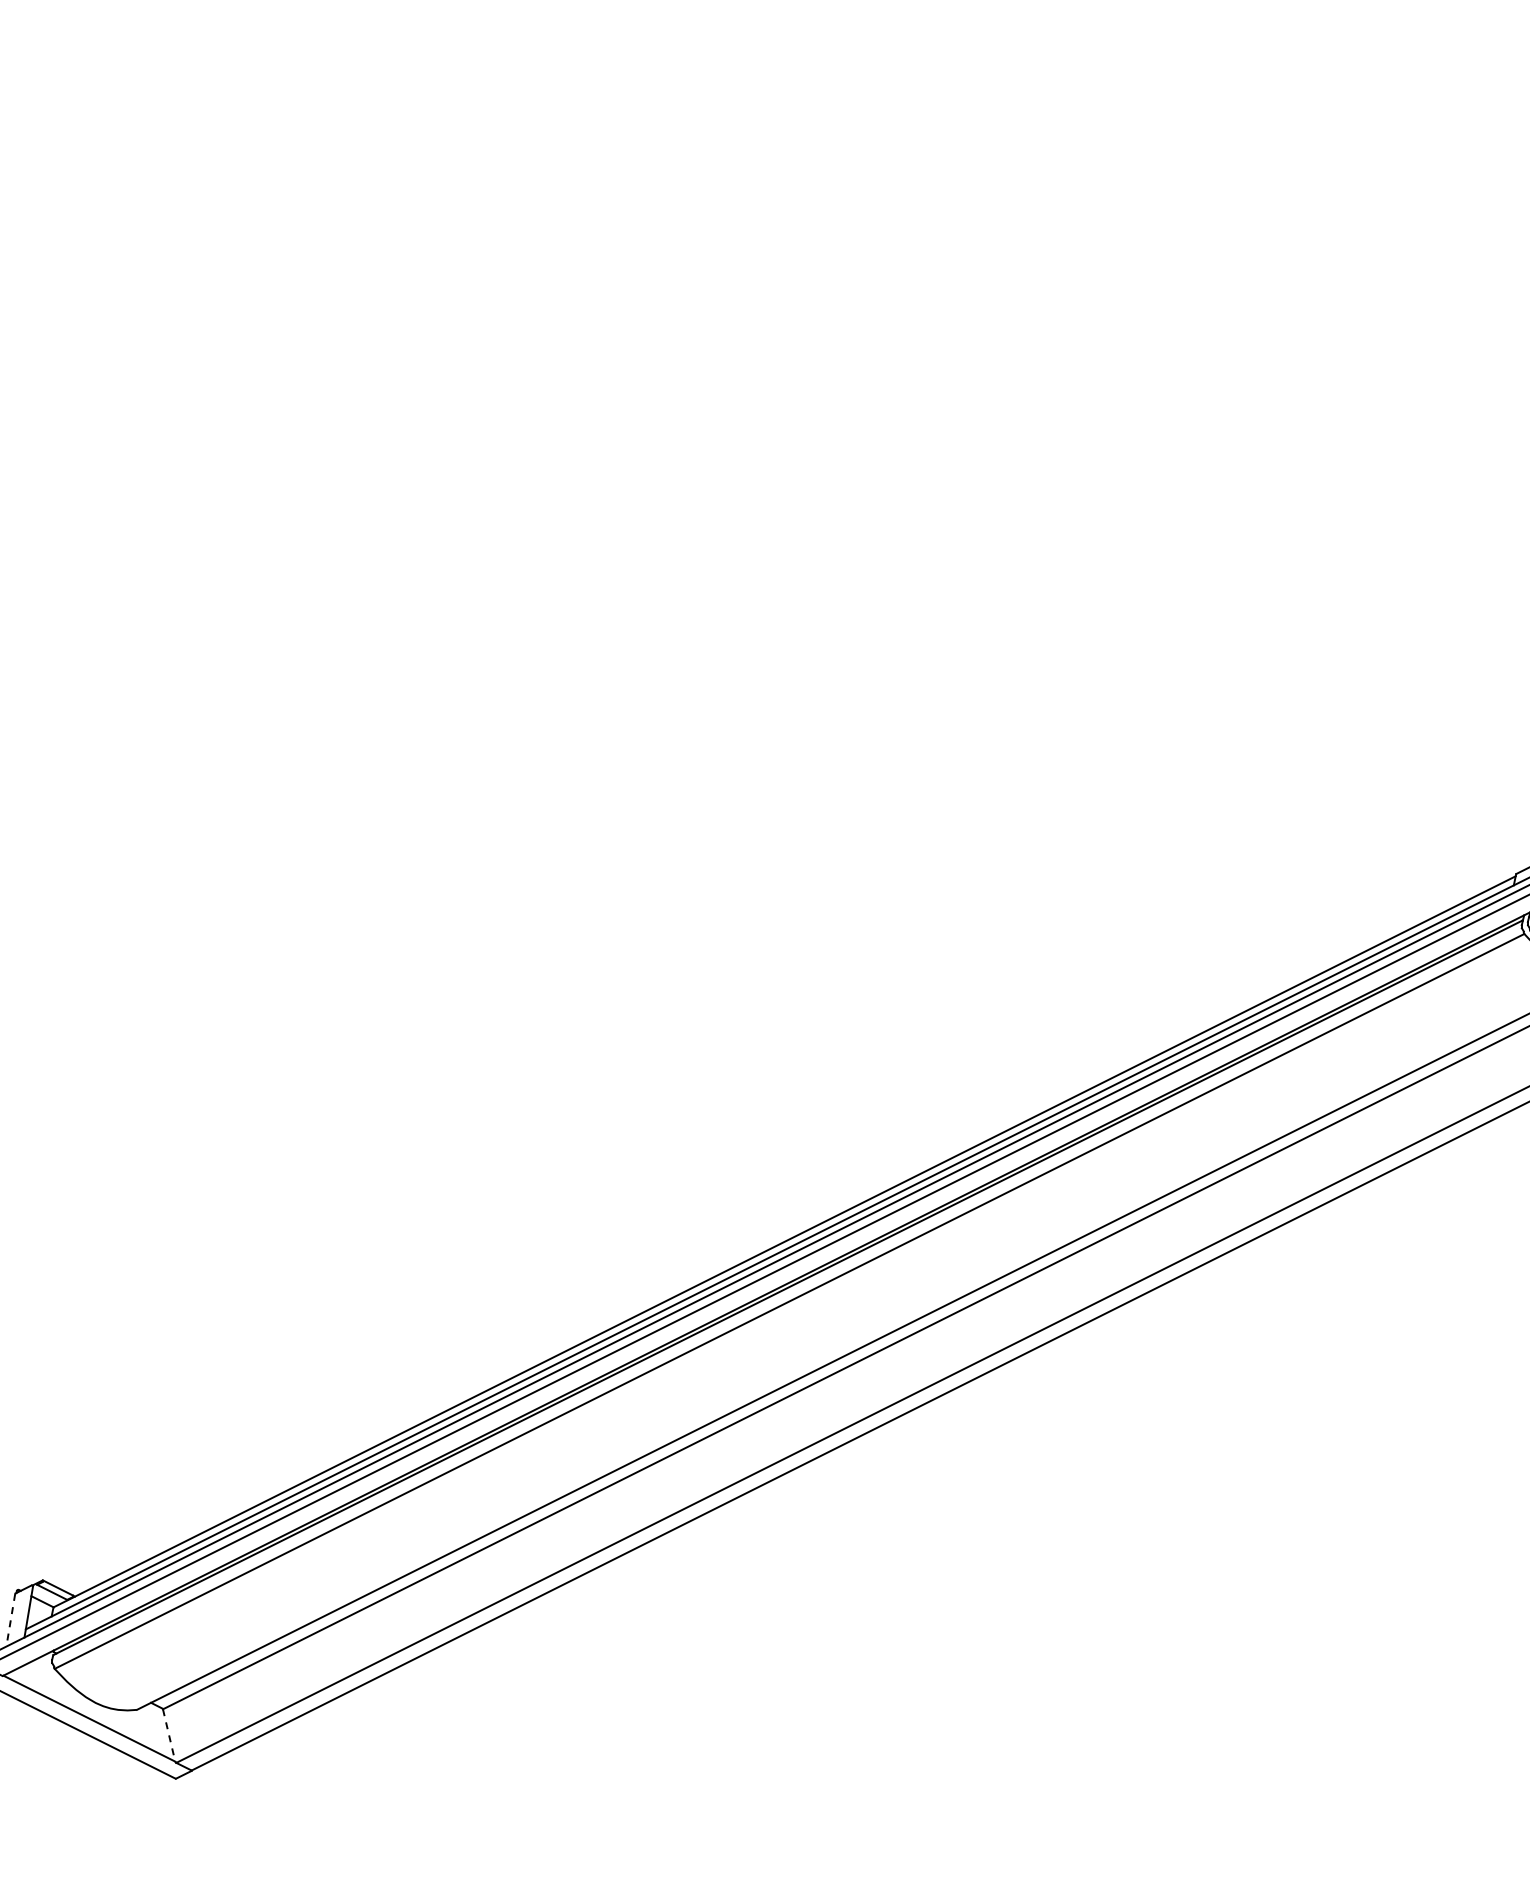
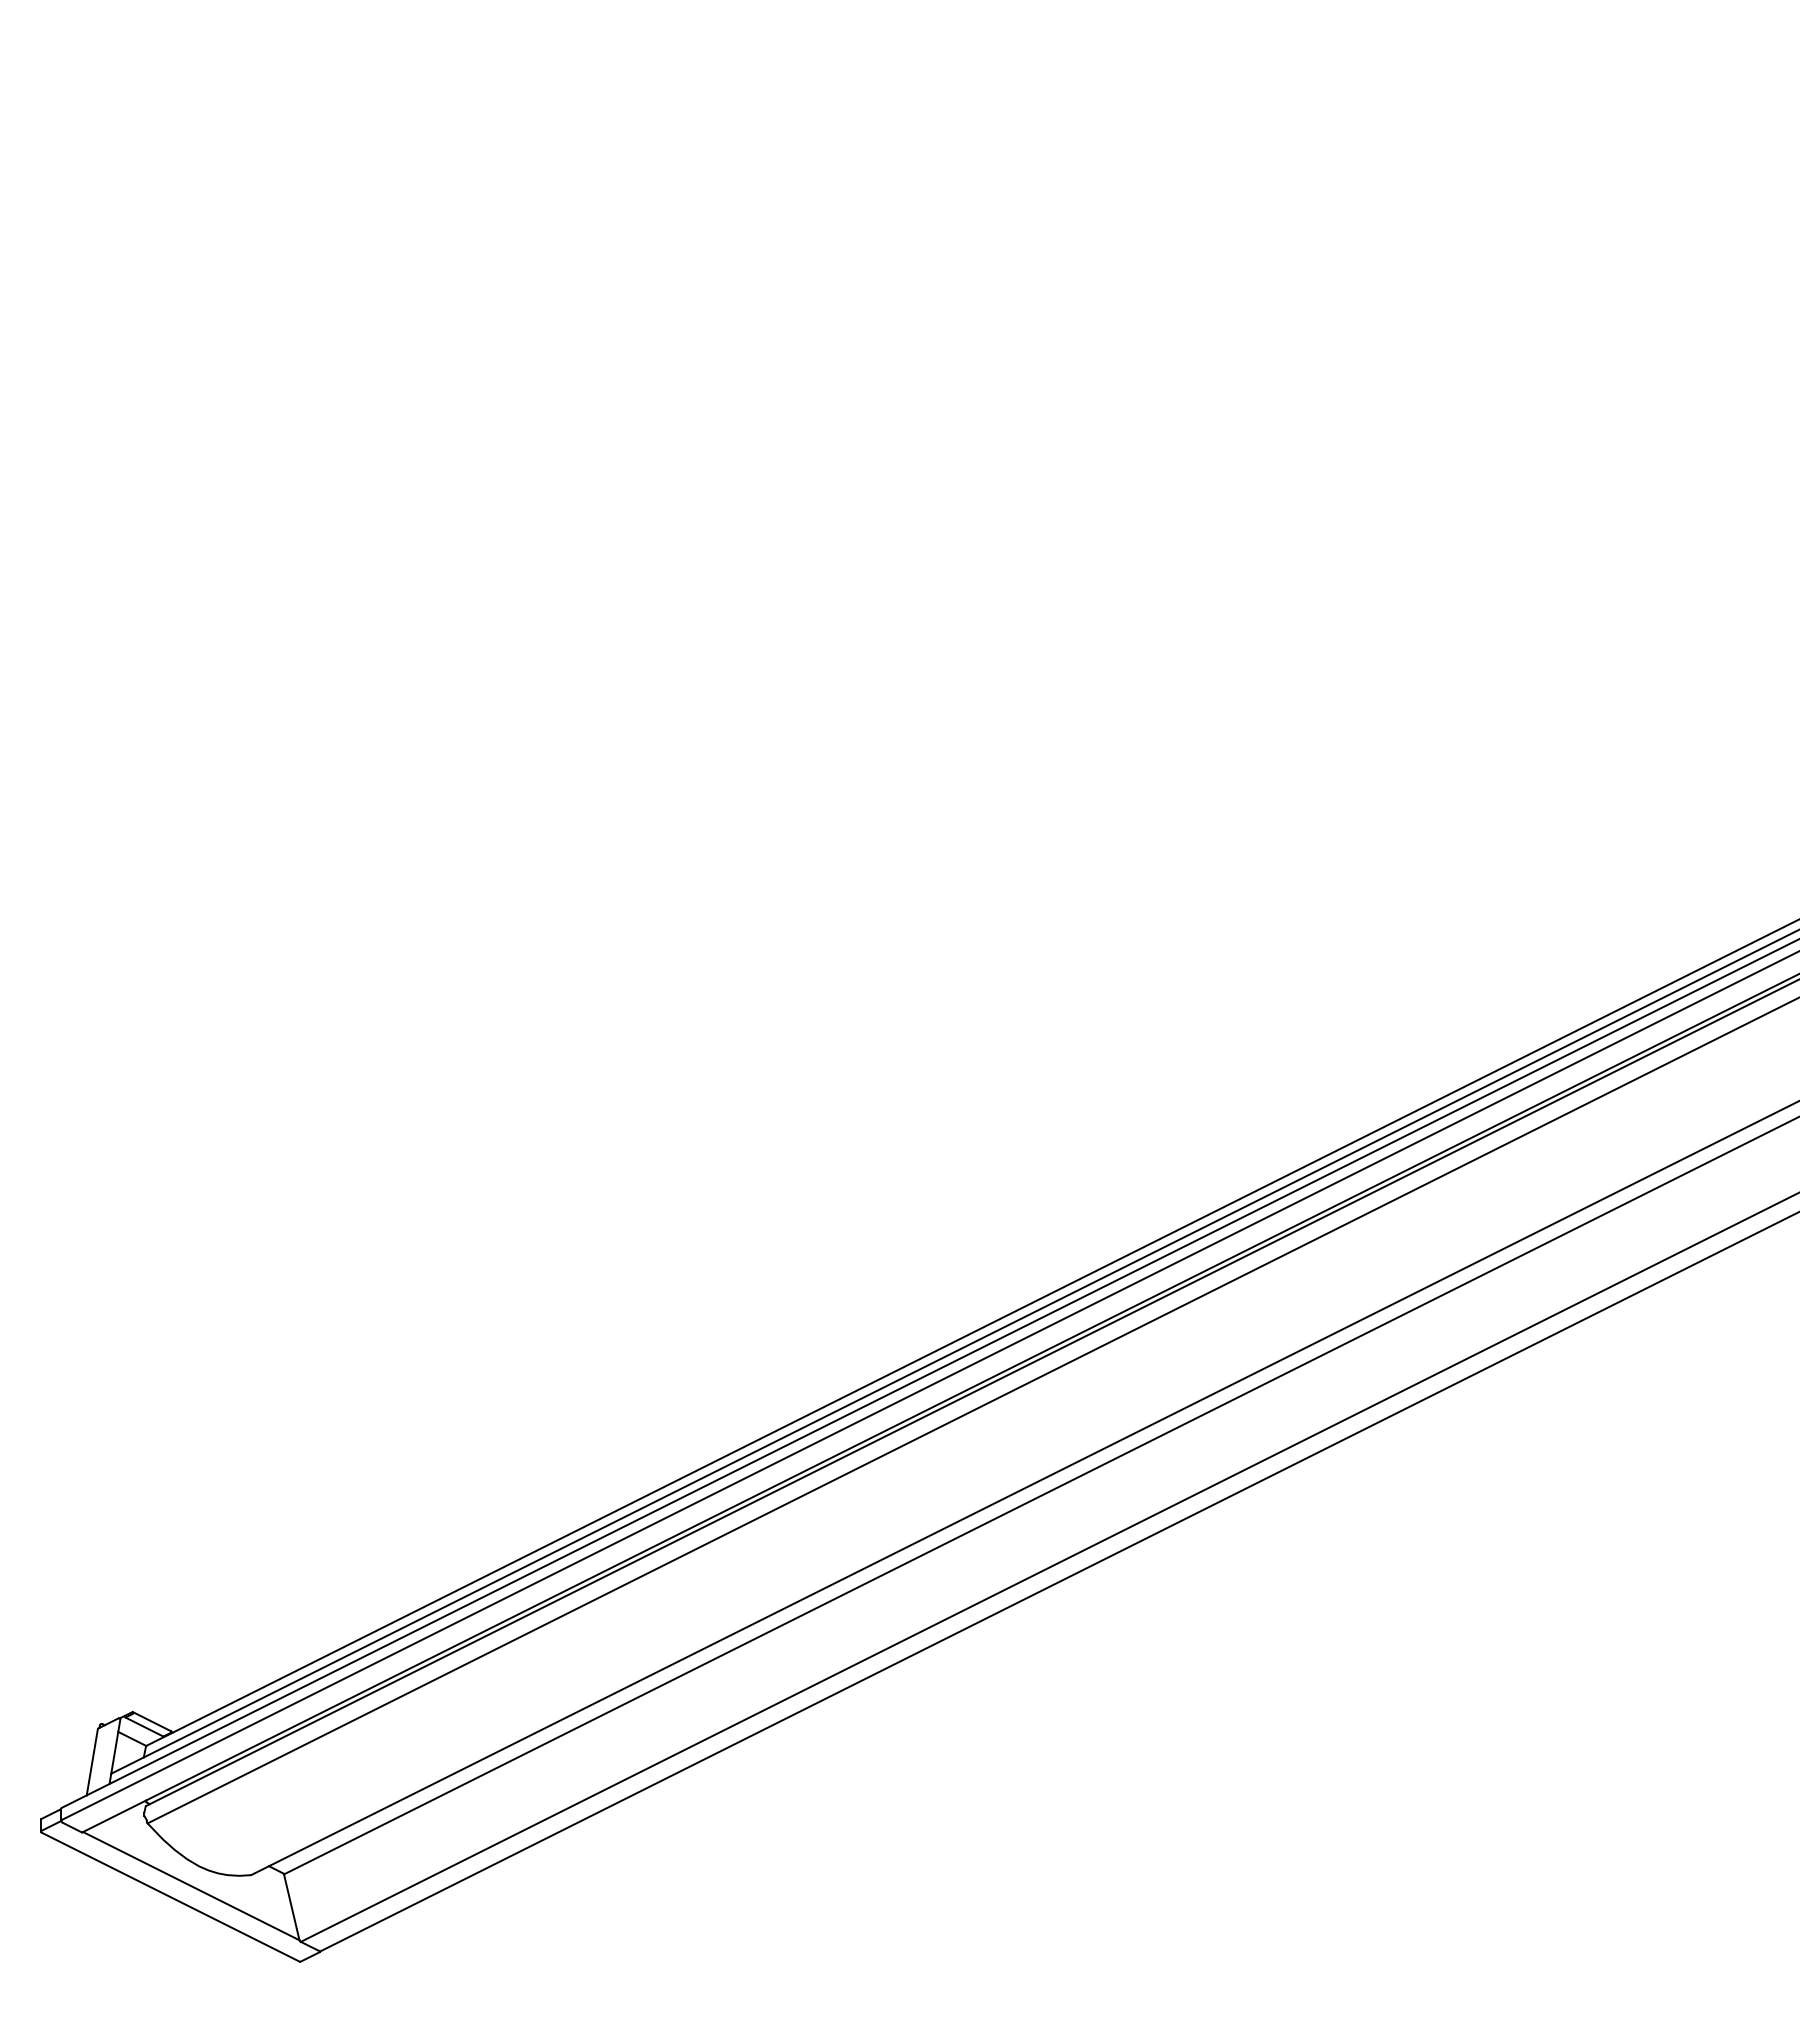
line: (10, 1620) -> (91, 1762), dashed -> solid
line: (169, 1735) -> (292, 1907), dashed -> solid

